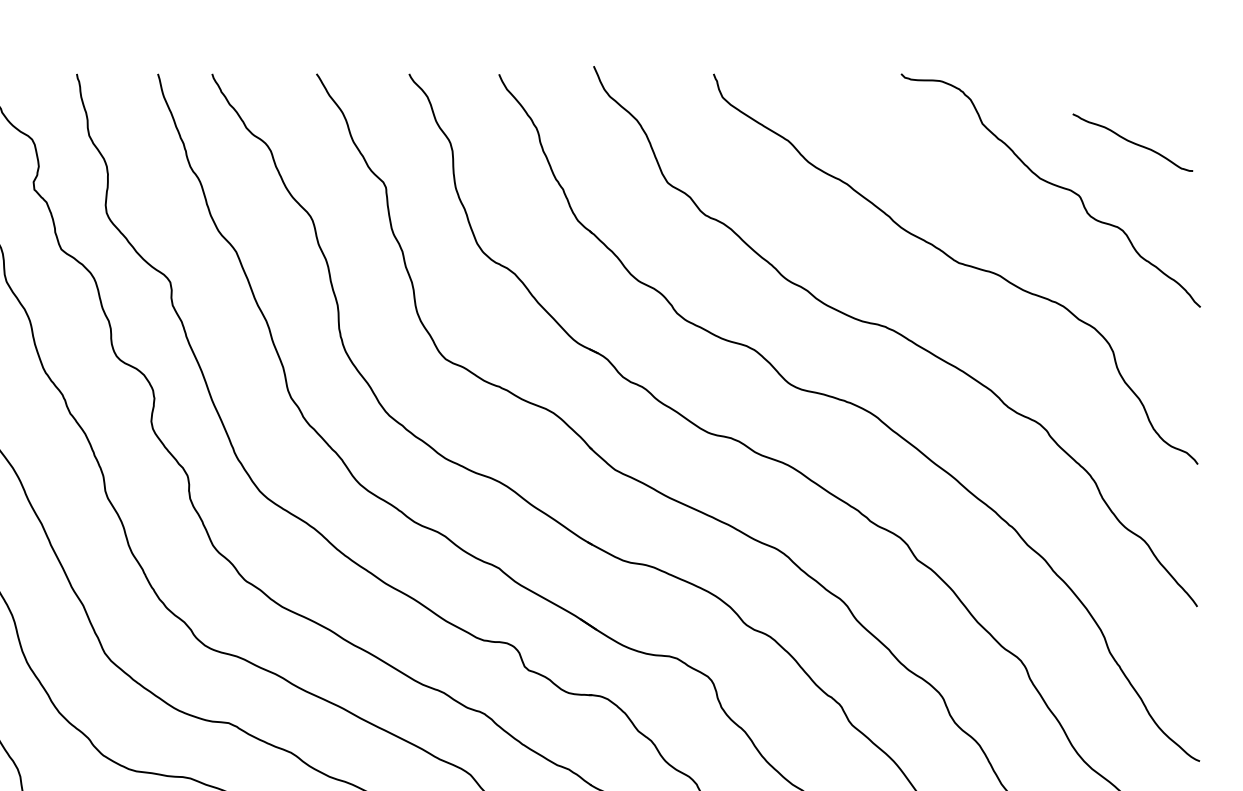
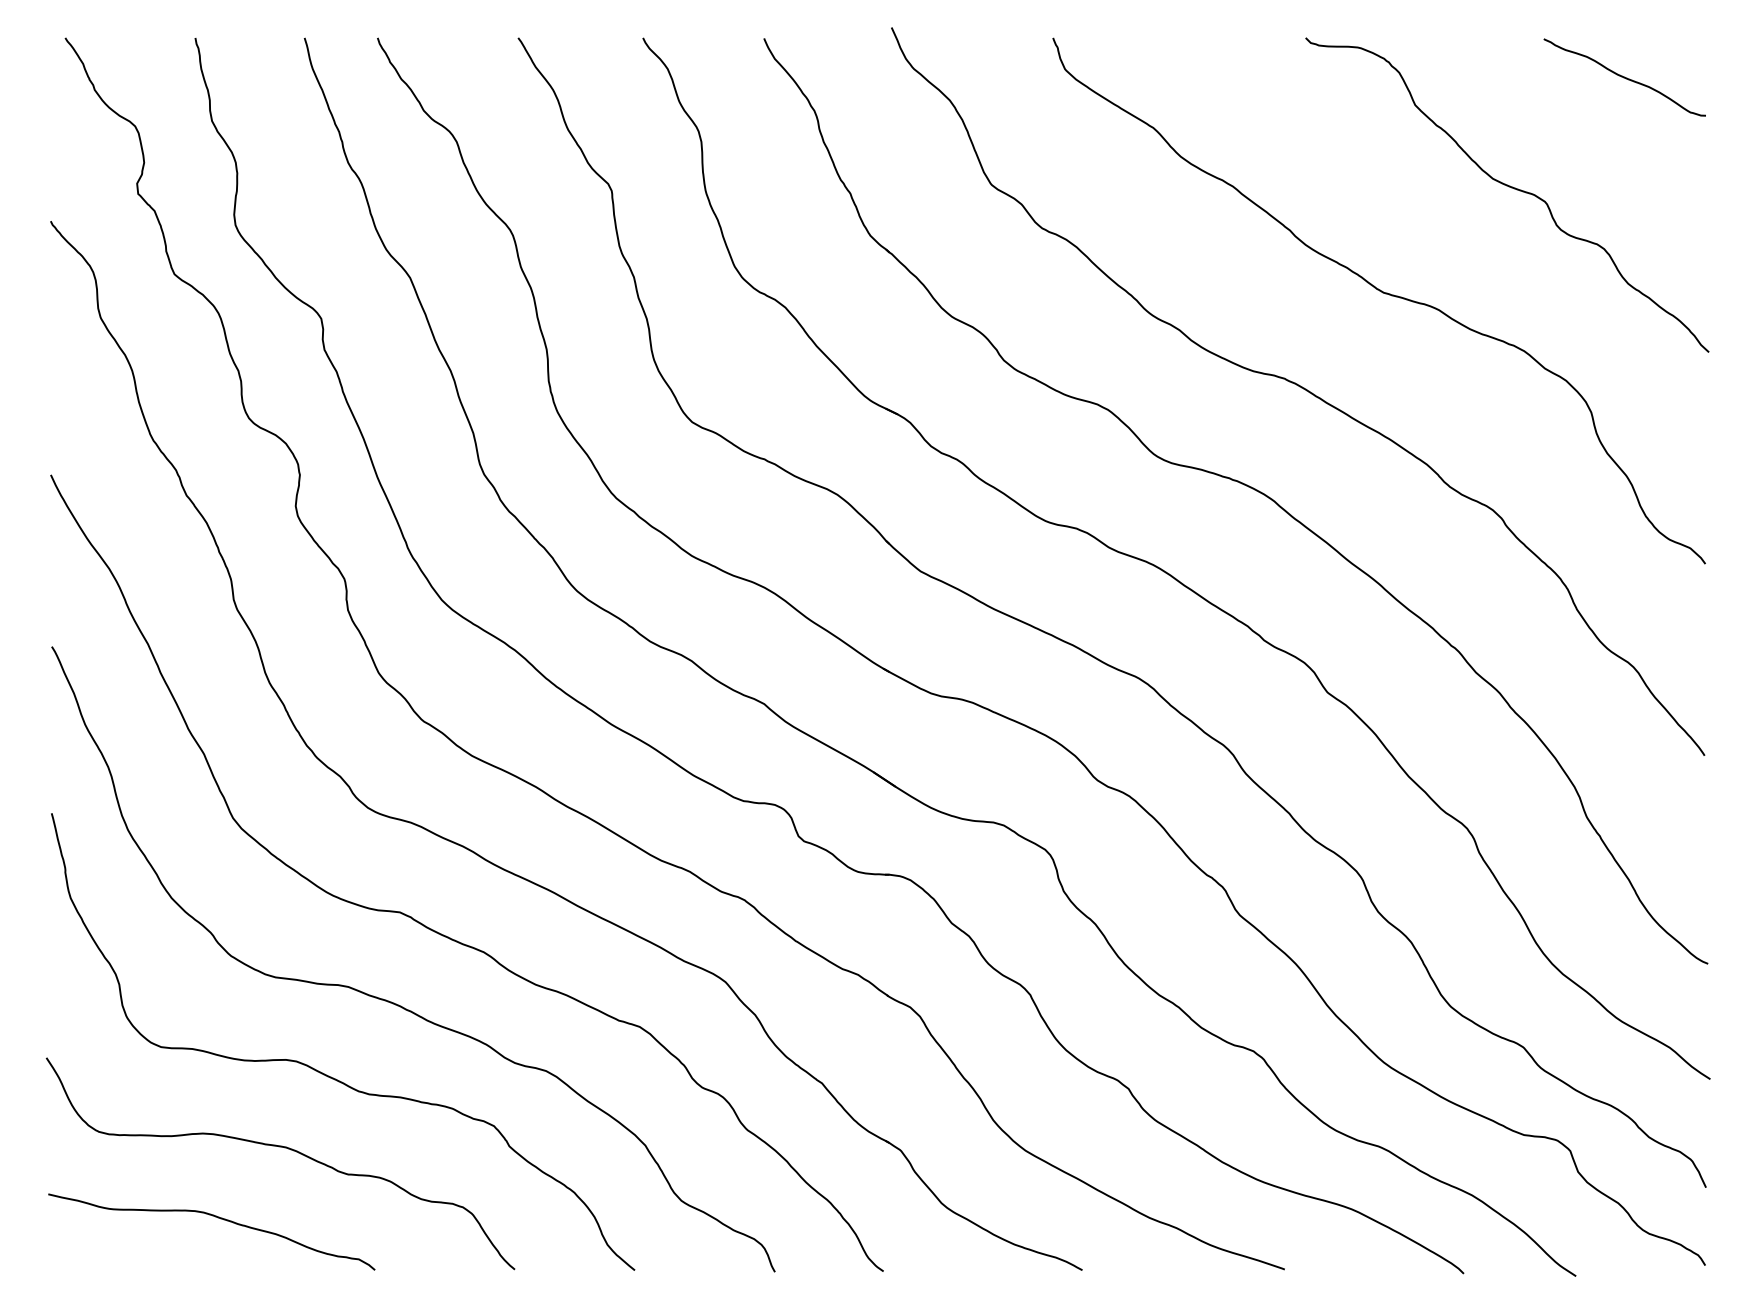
curve: (1132, 142) -> (1624, 77), moved

